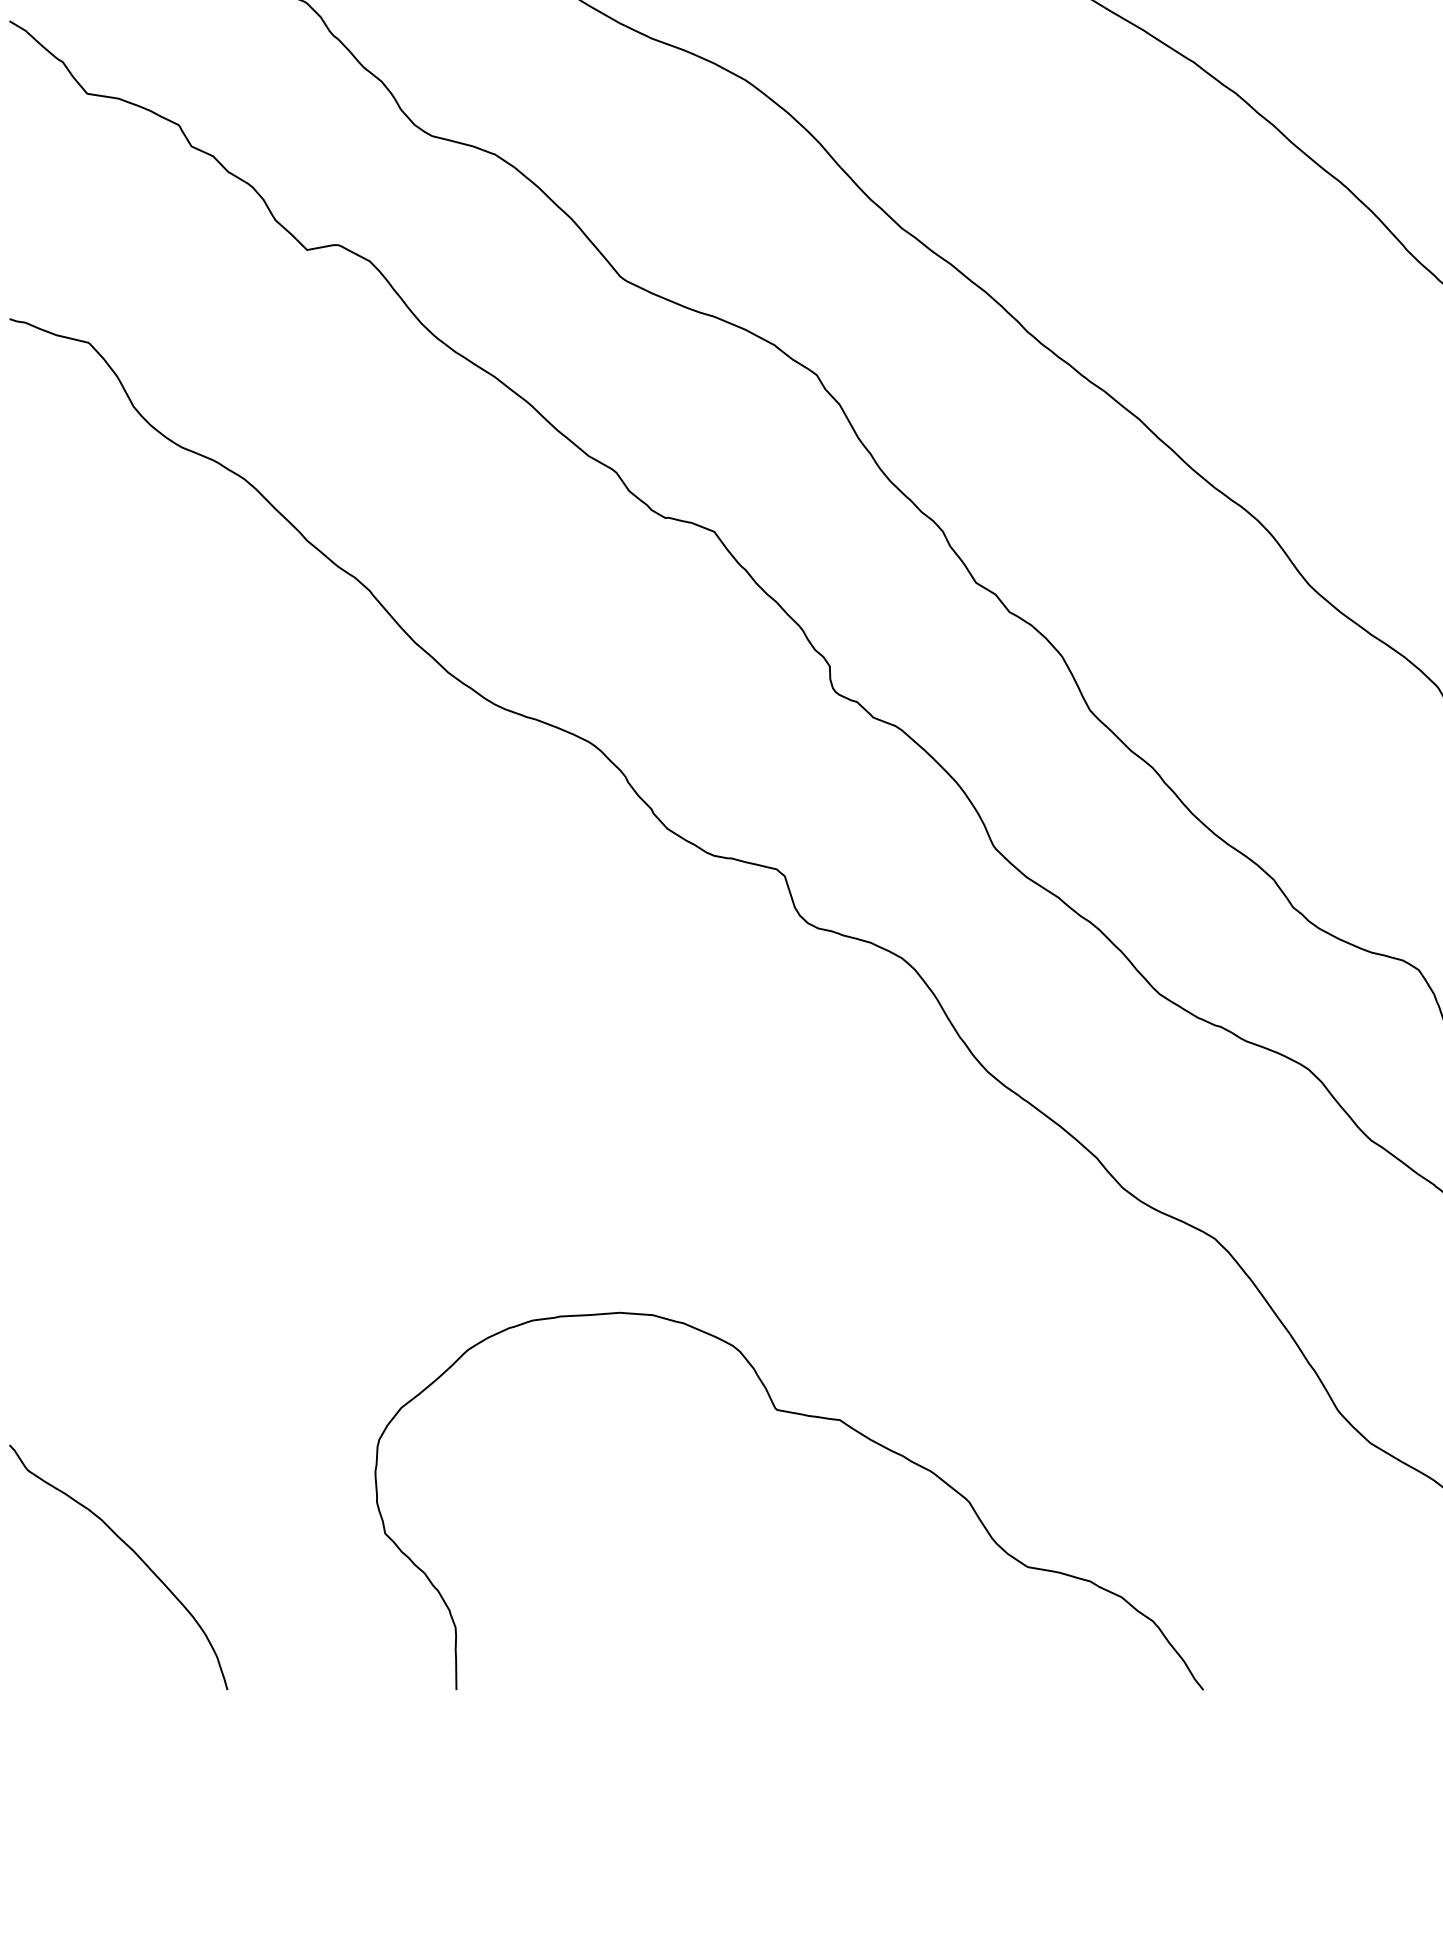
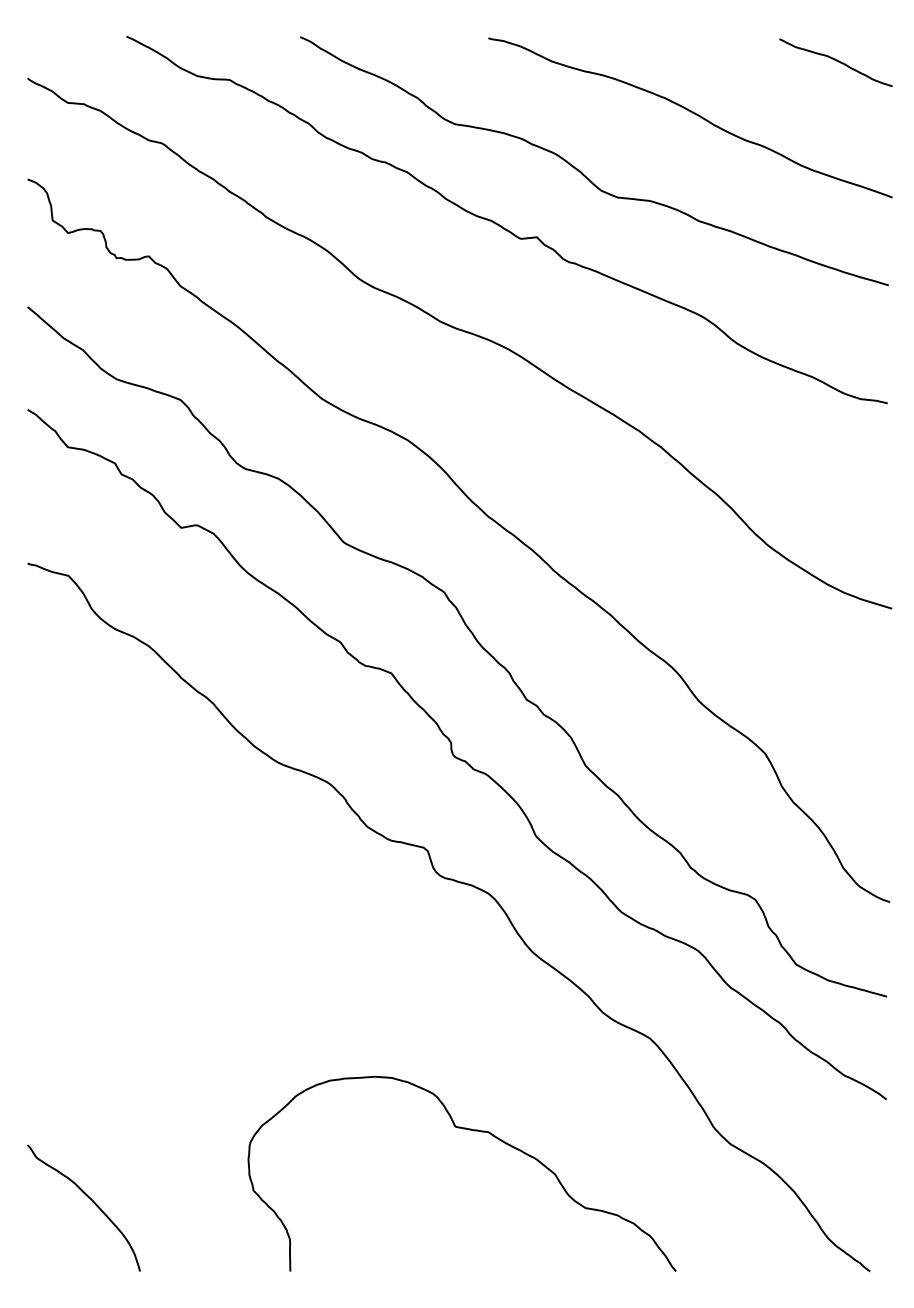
curve: (801, 1416) -> (468, 1130), moved

